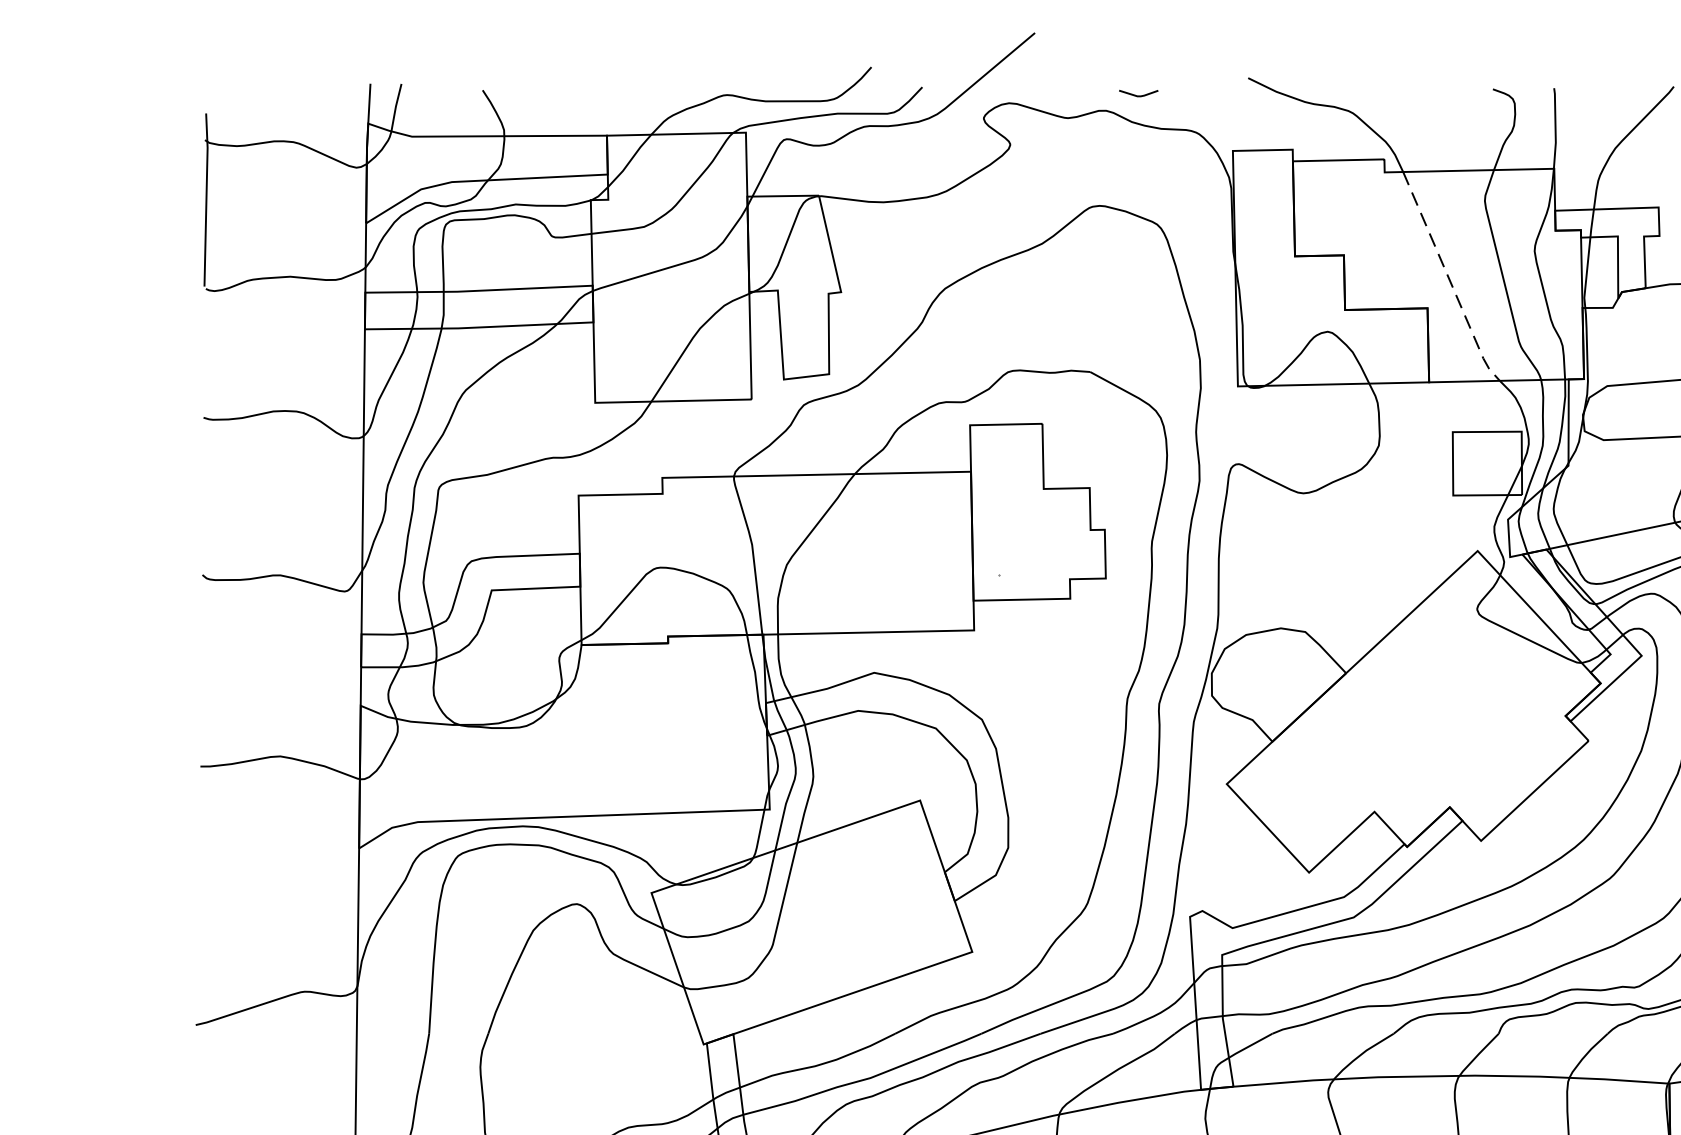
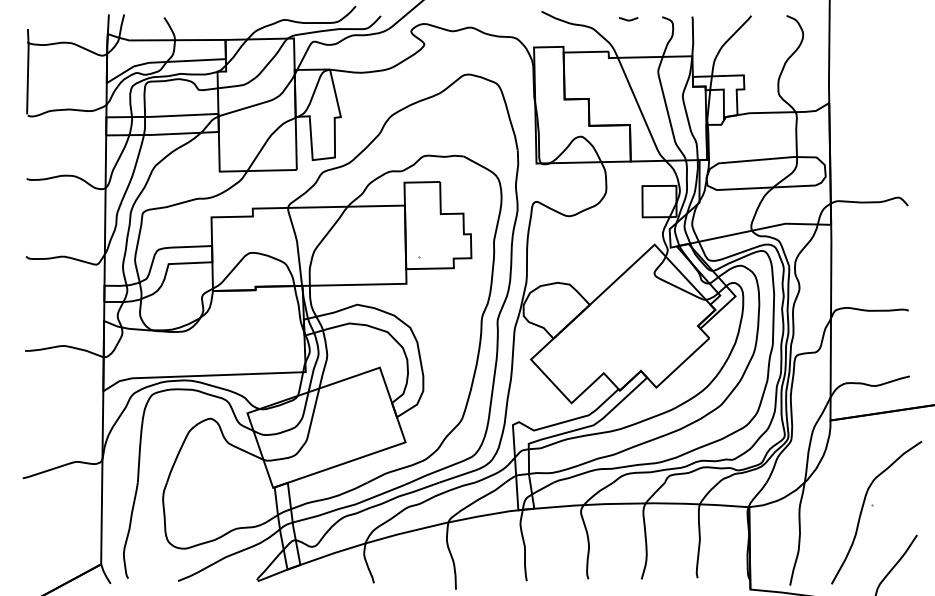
line: (1138, 94) -> (628, 19), moved
line: (1450, 280) -> (641, 111), dashed -> solid

